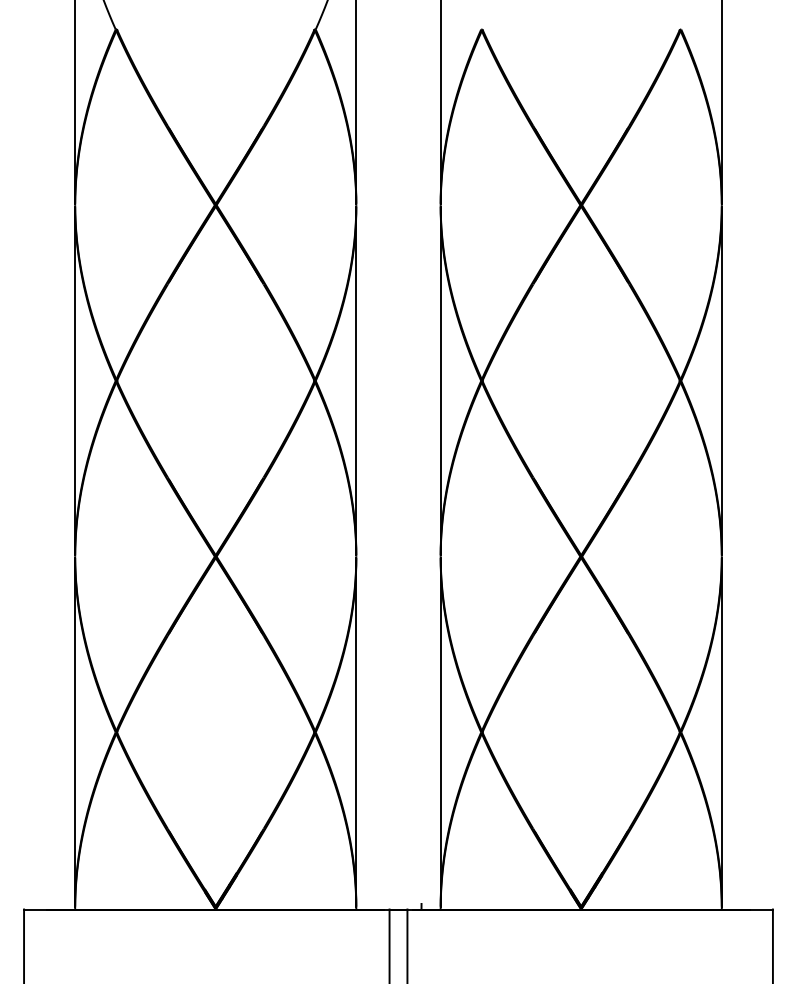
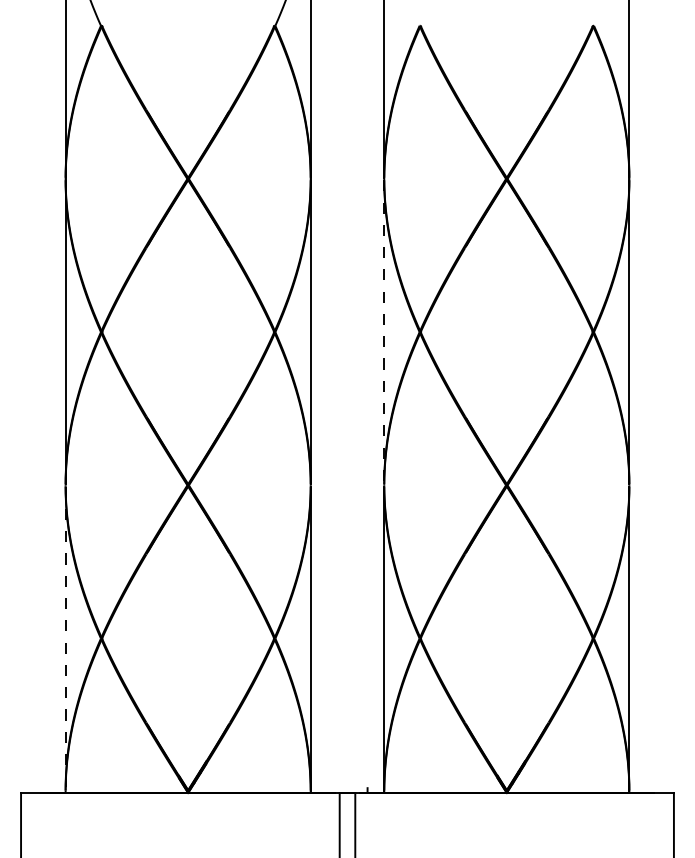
line: (440, 381) -> (384, 332), solid -> dashed
line: (75, 732) -> (65, 638), solid -> dashed

